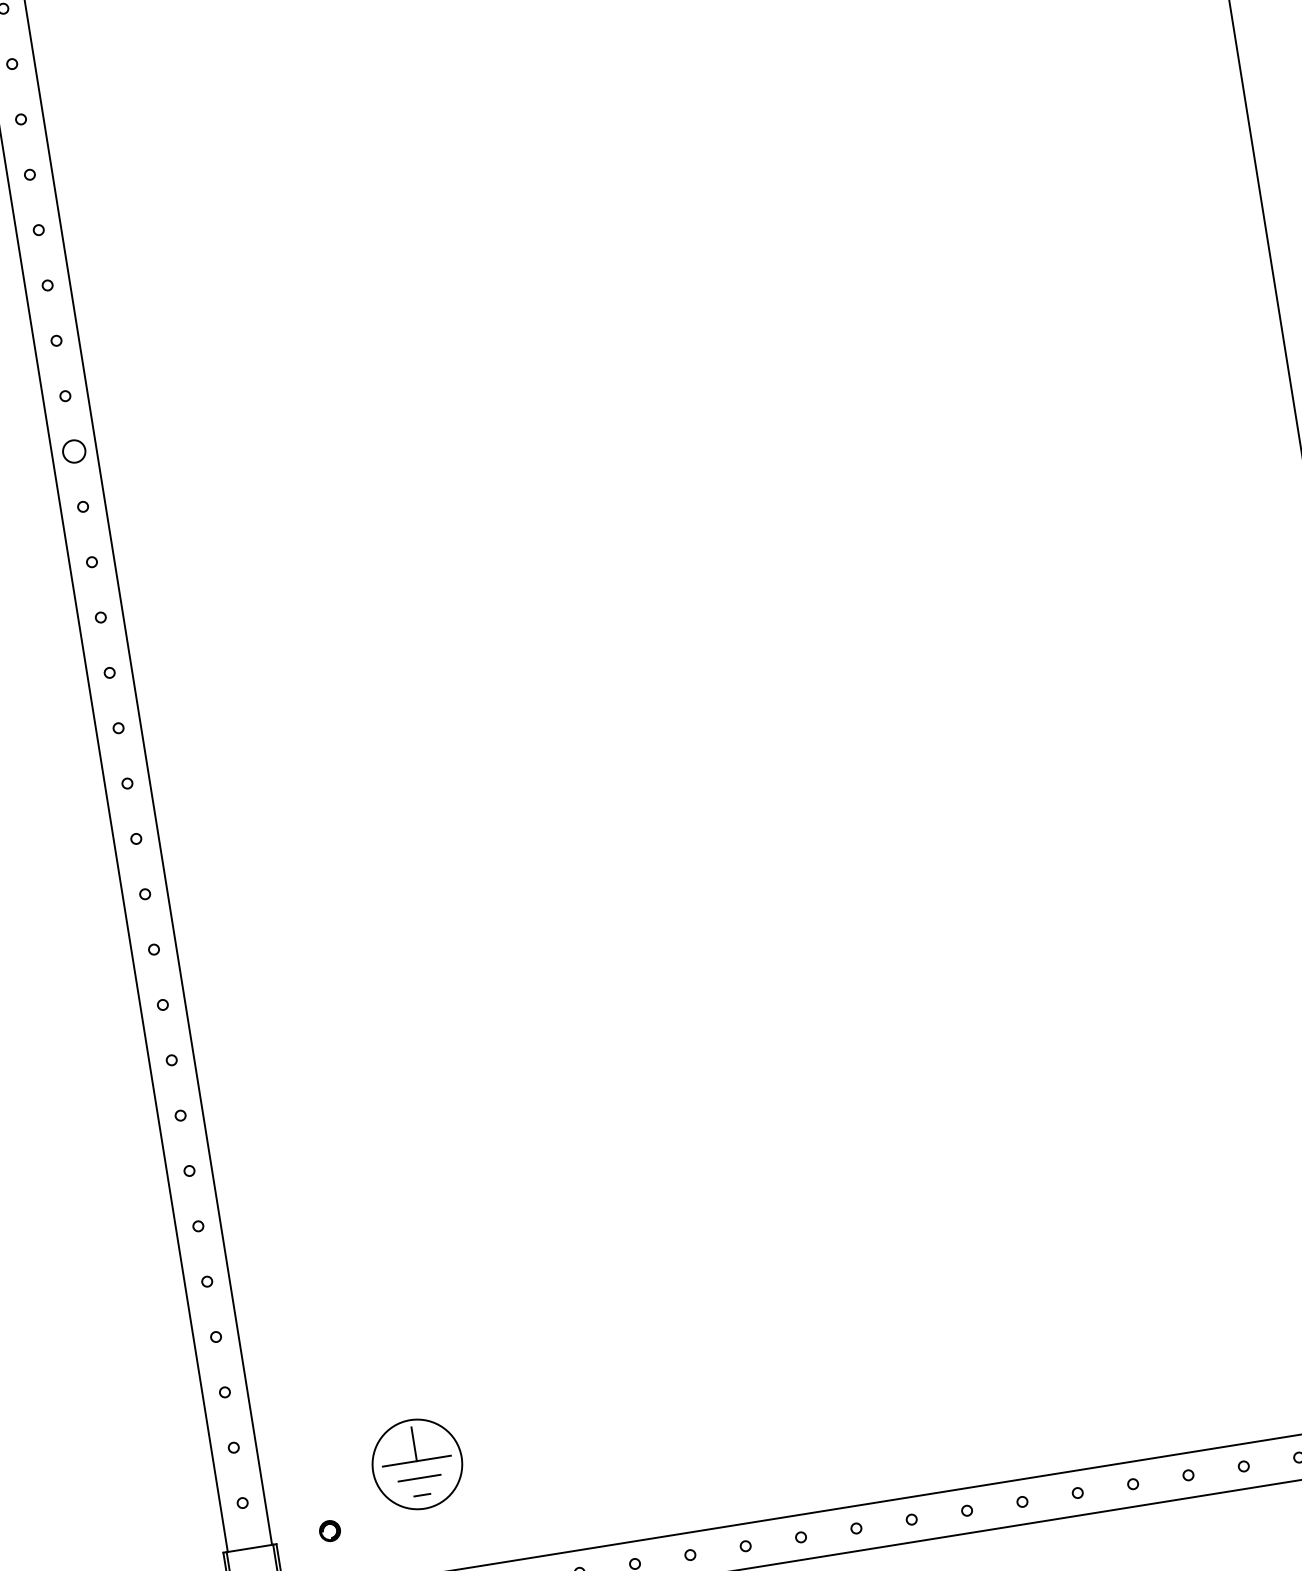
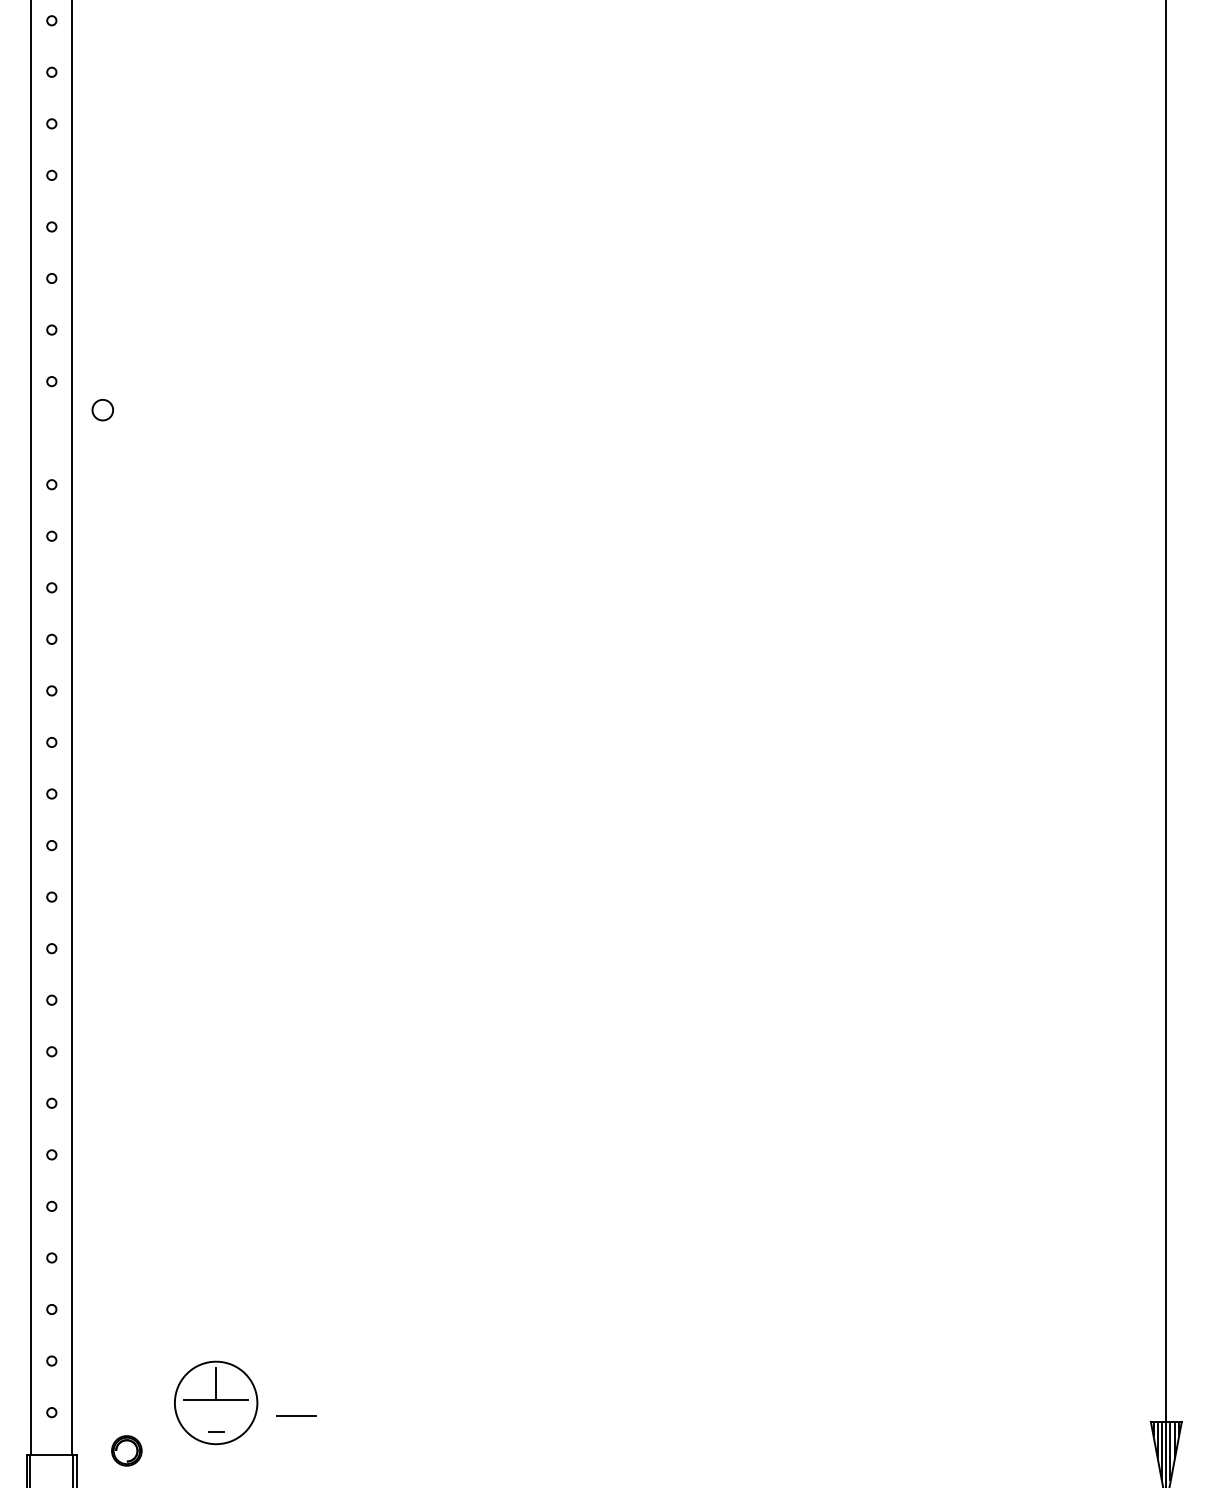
circle: (73, 451) -> (102, 410), moved
line: (419, 1477) -> (296, 1415), moved
part: (330, 1530) -> (127, 1450), size x1.6

